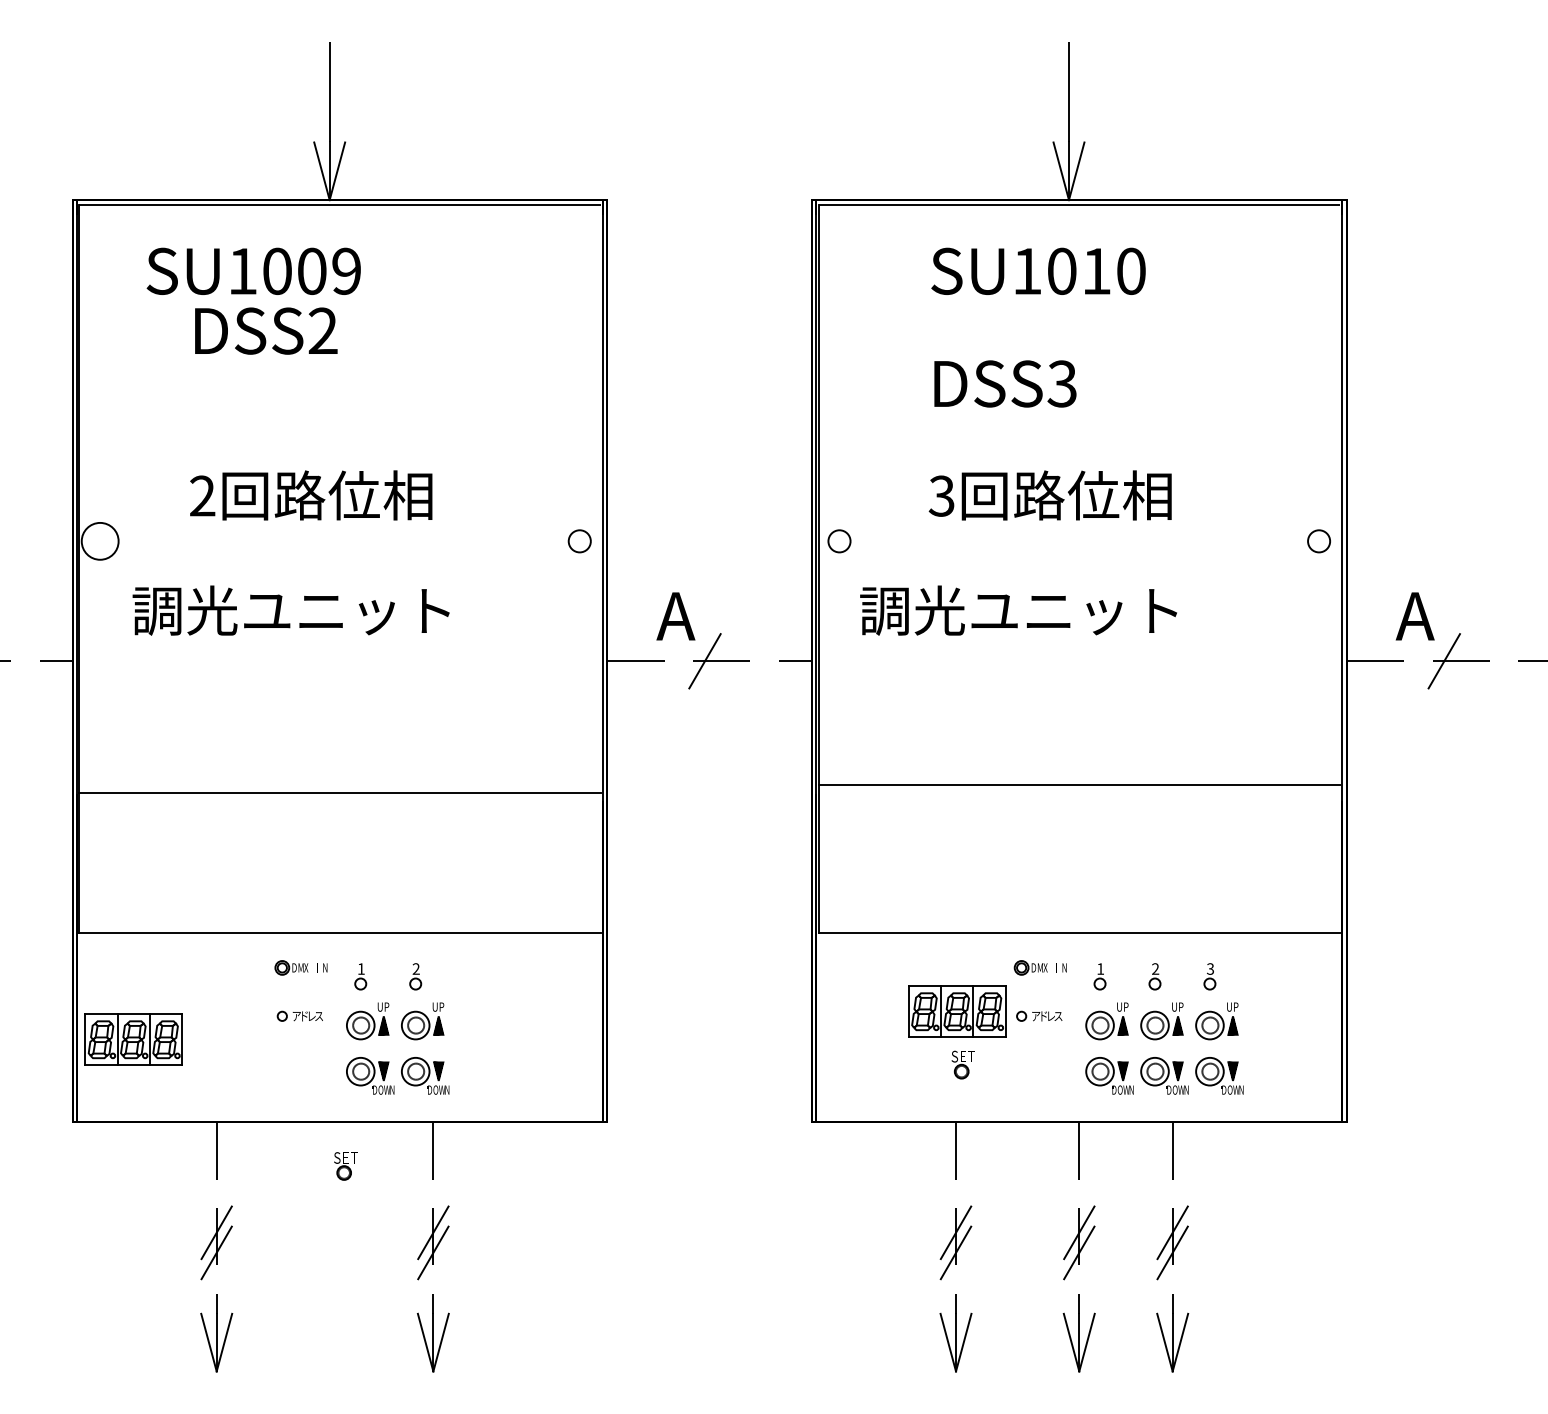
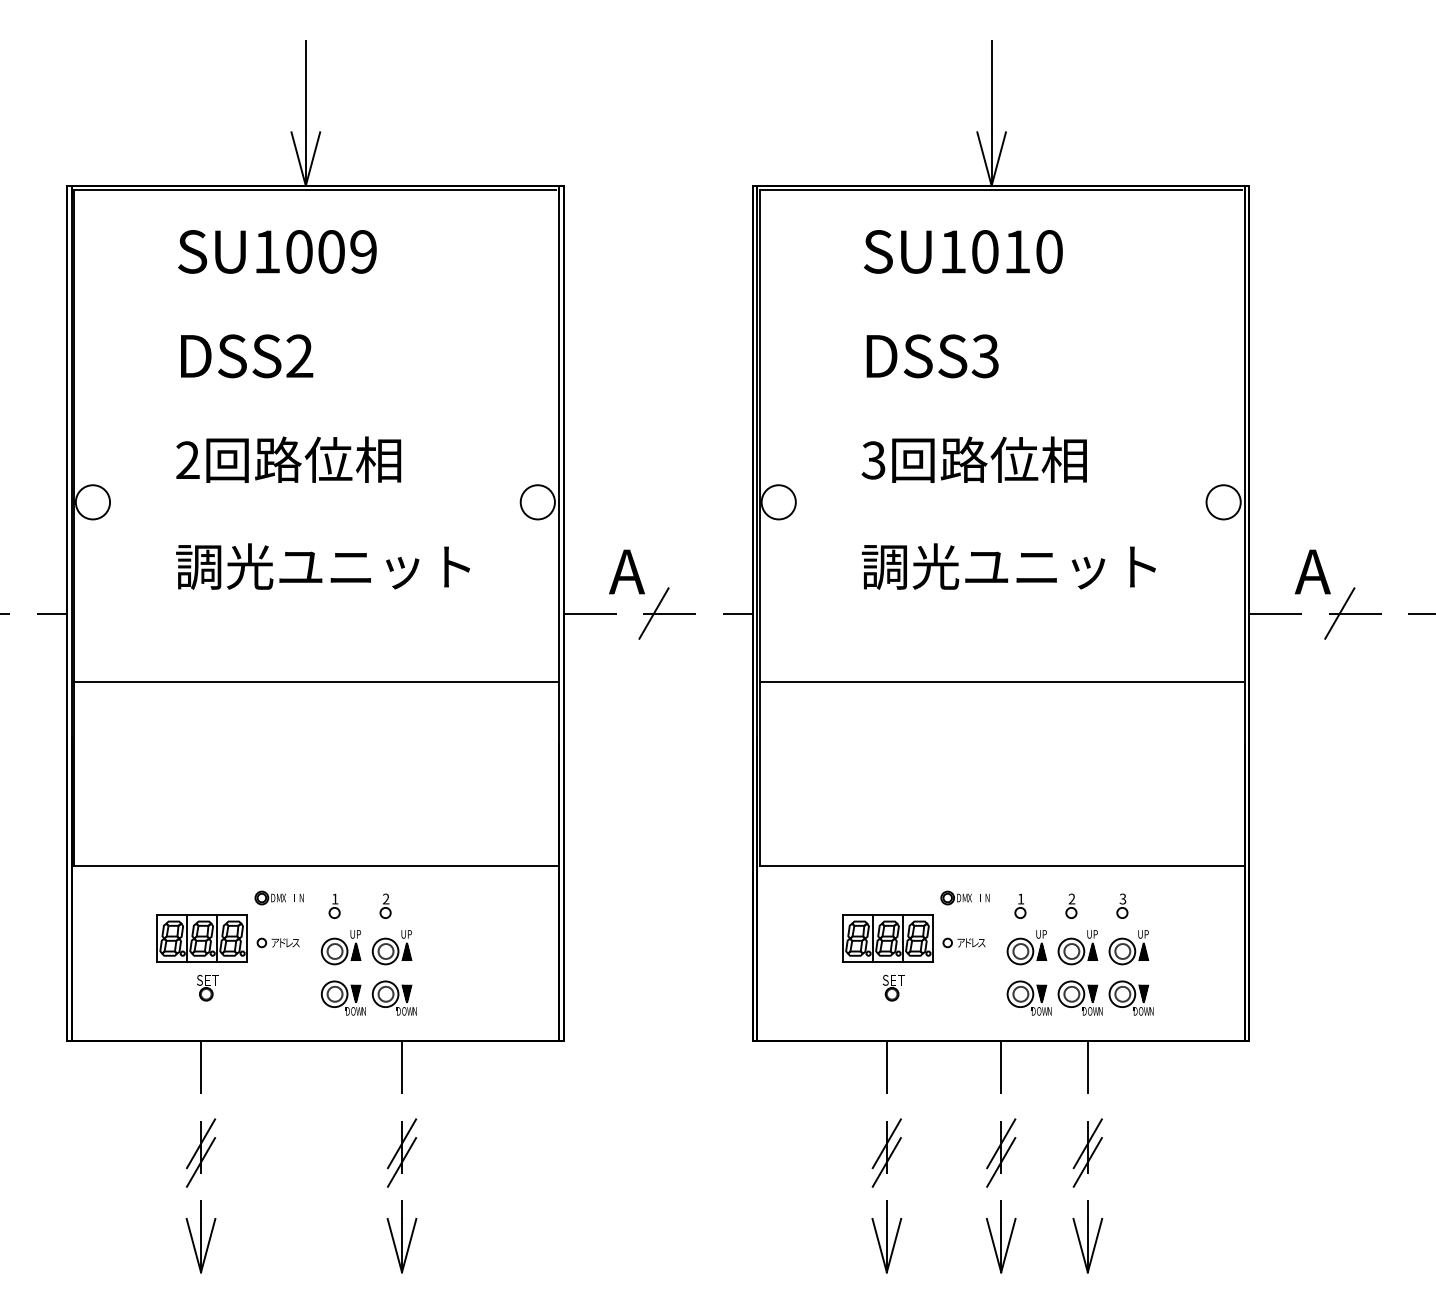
text: (253, 270) -> (277, 251), moved
text: (266, 331) -> (247, 356), moved
circle: (579, 541) -> (537, 502), size x1.67
circle: (839, 541) -> (778, 502), size x1.67
circle: (1318, 541) -> (1223, 502), size x1.67
text: (291, 610) -> (323, 566), moved
text: (1018, 610) -> (1008, 566), moved
line: (1078, 785) -> (1000, 682), moved
line: (340, 793) -> (315, 682), moved
part: (133, 1039) -> (201, 938), moved
part: (345, 1166) -> (207, 988), moved

